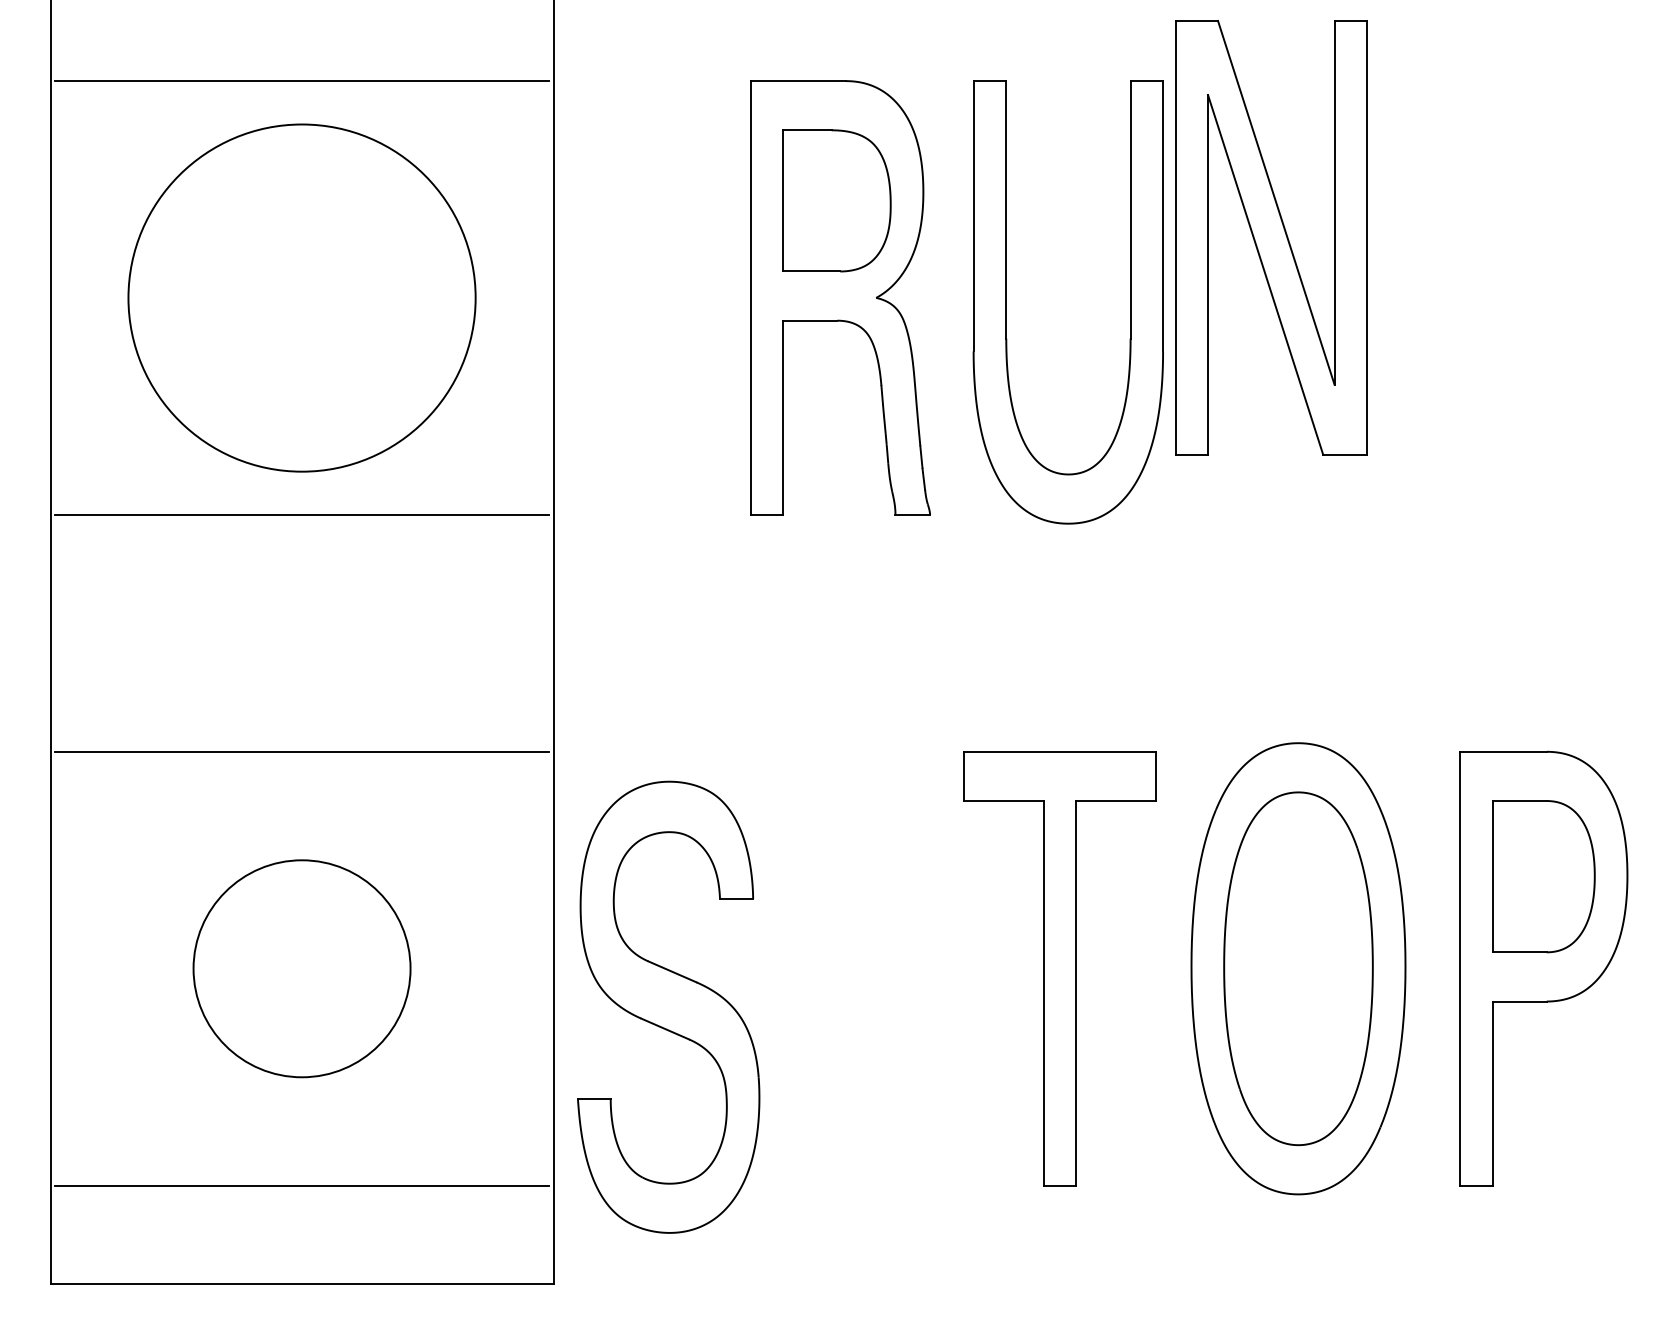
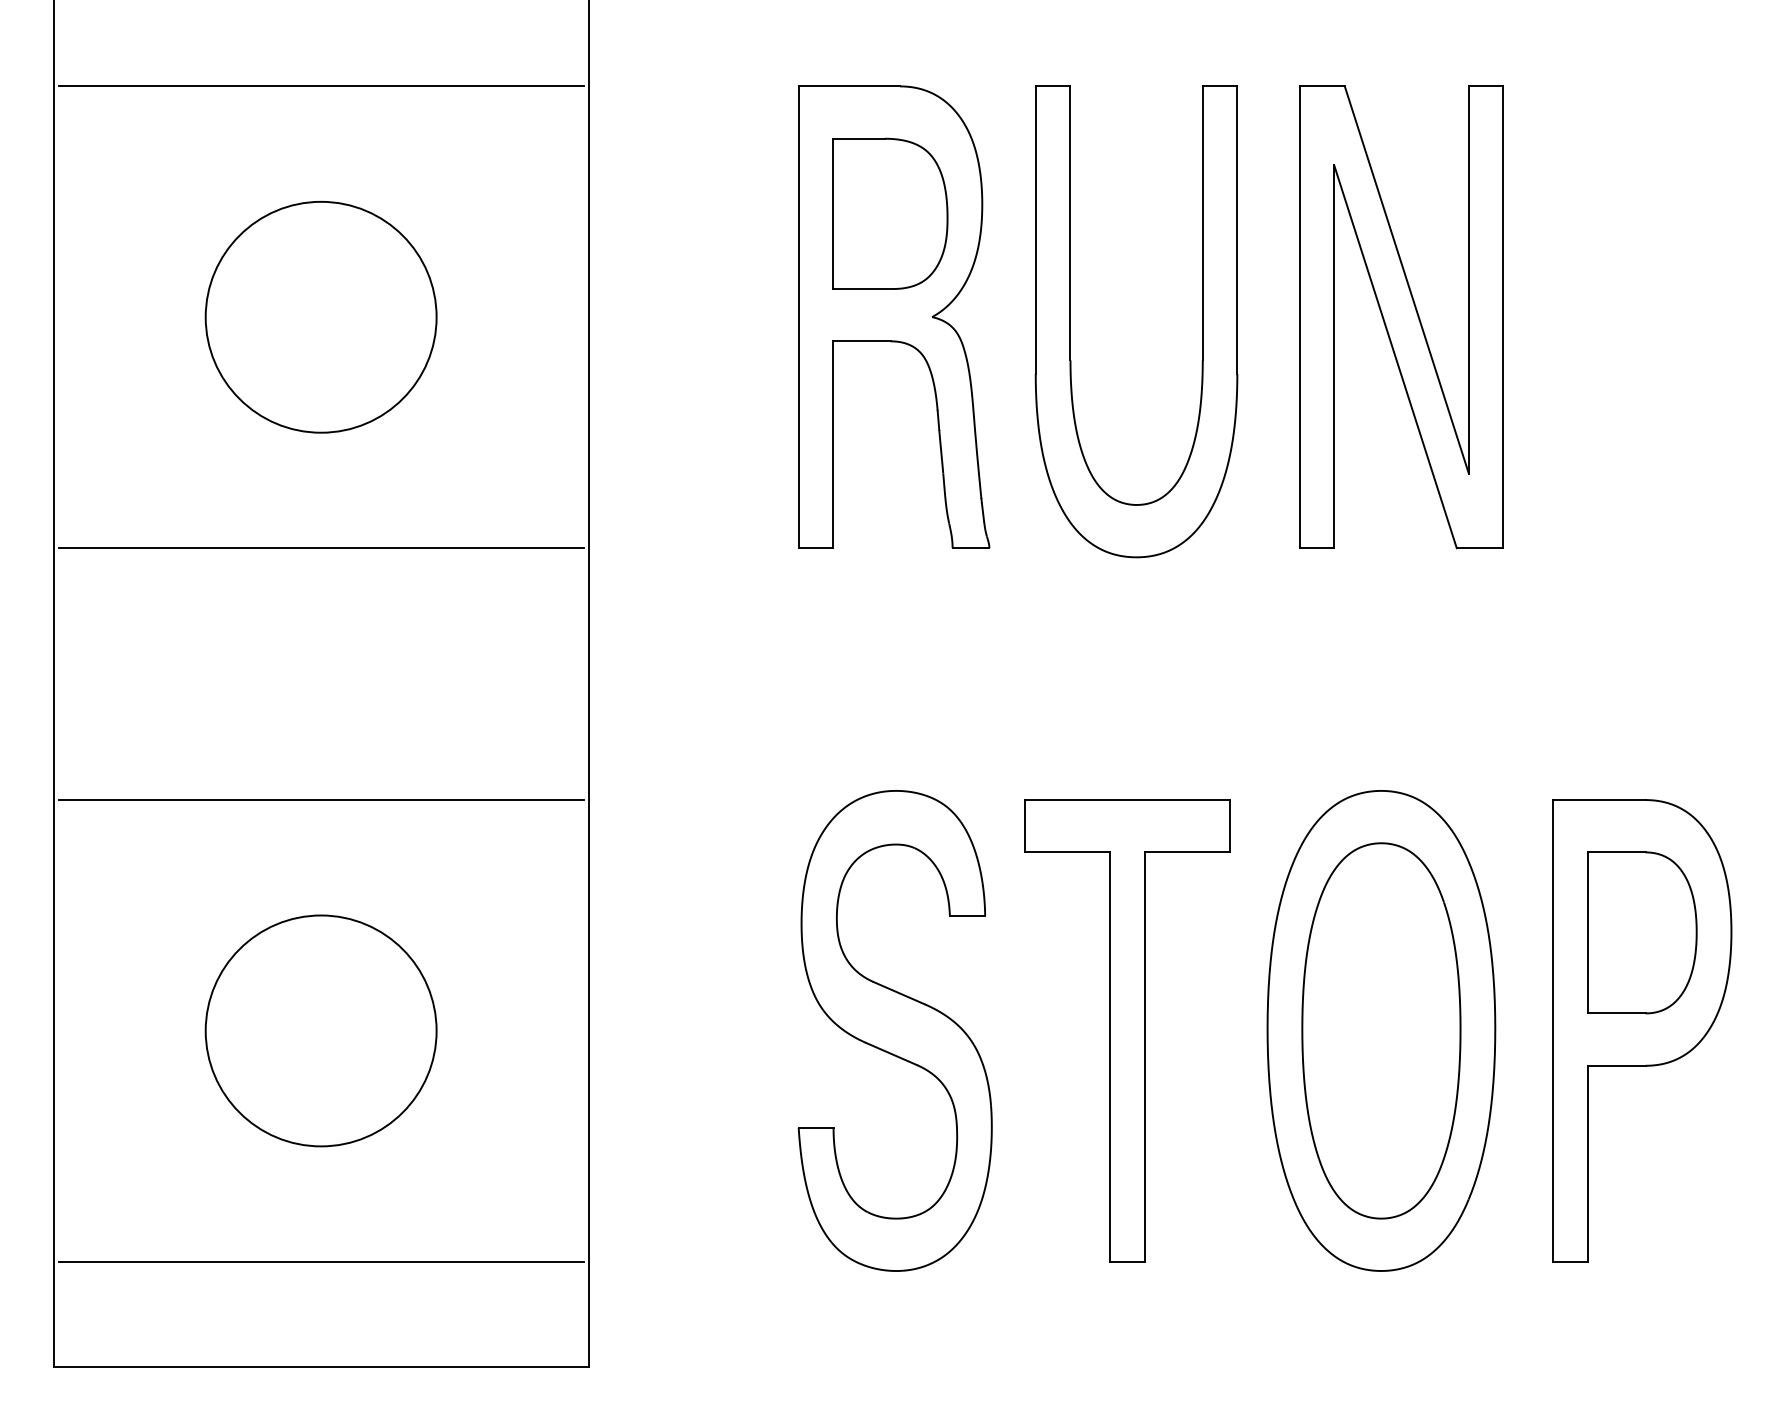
part: (1271, 238) -> (1401, 317), moved
circle: (301, 297) -> (320, 316), size x0.62
part: (667, 1006) -> (894, 1030), moved

